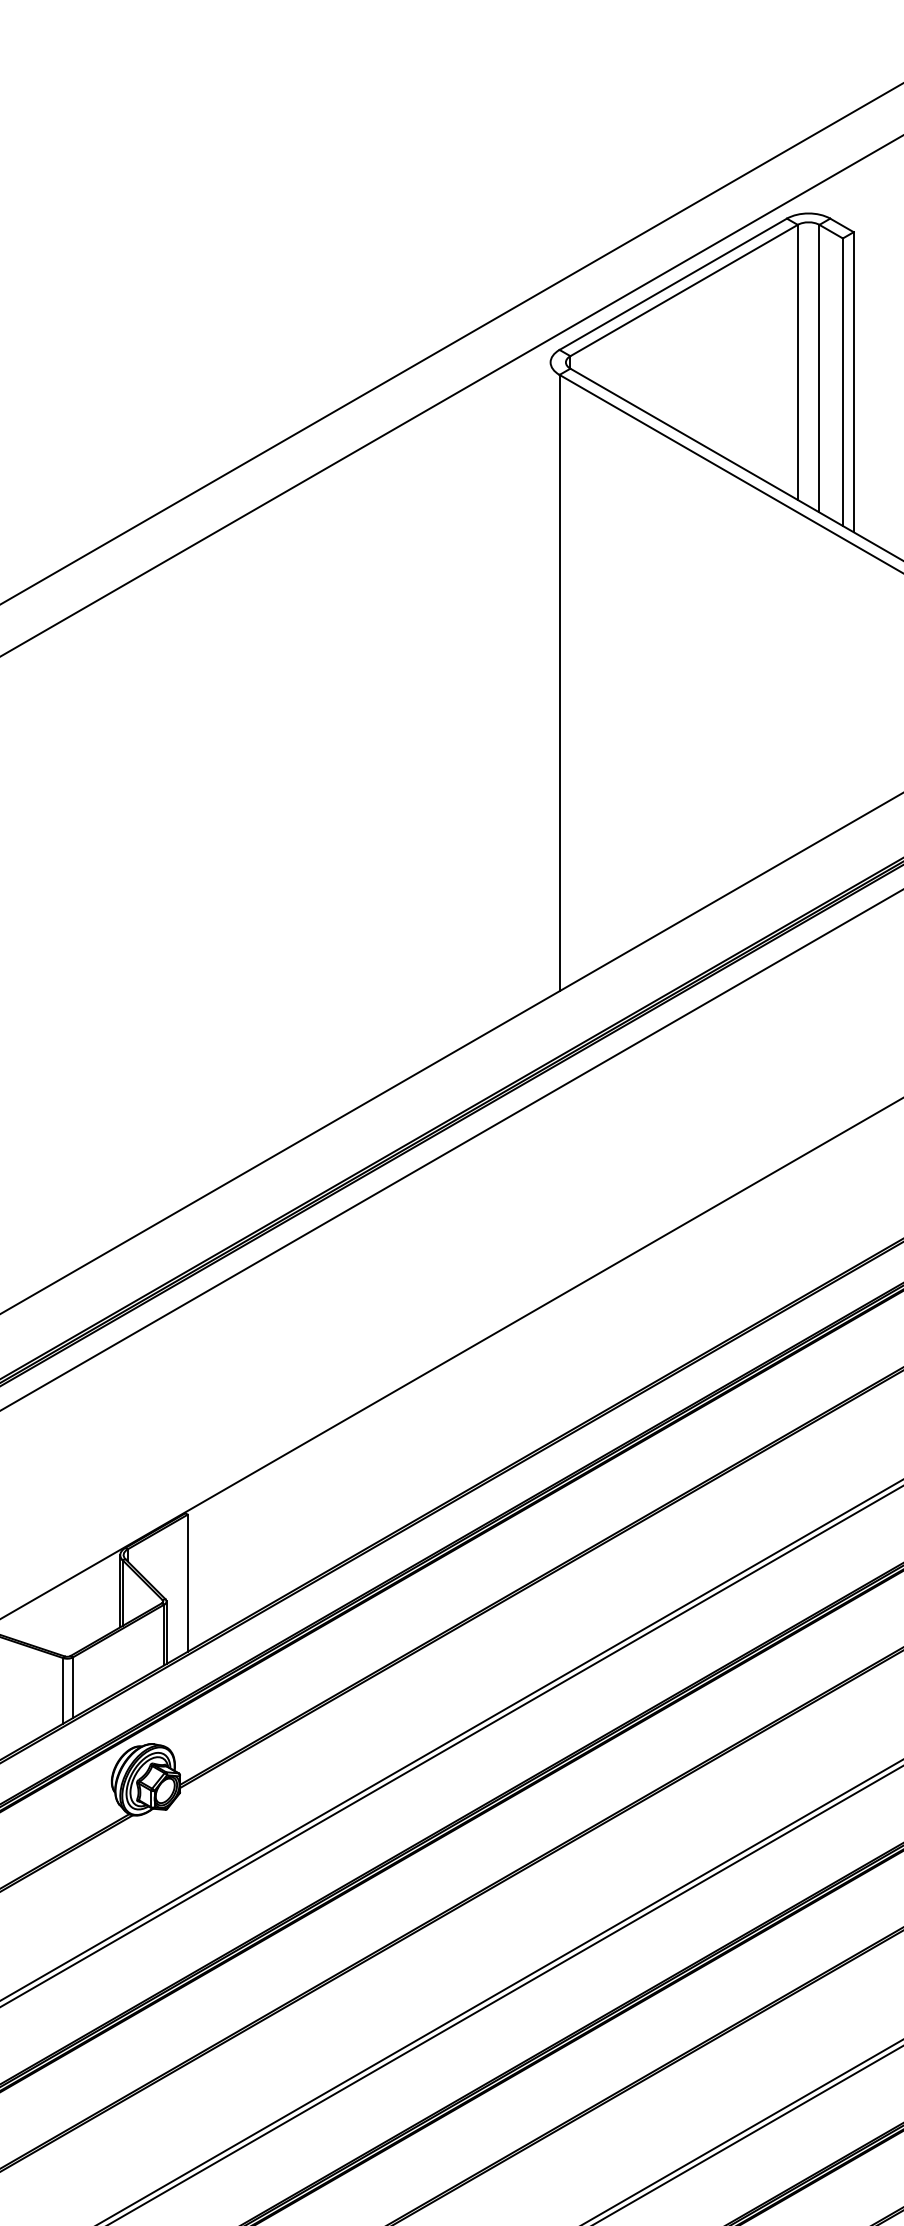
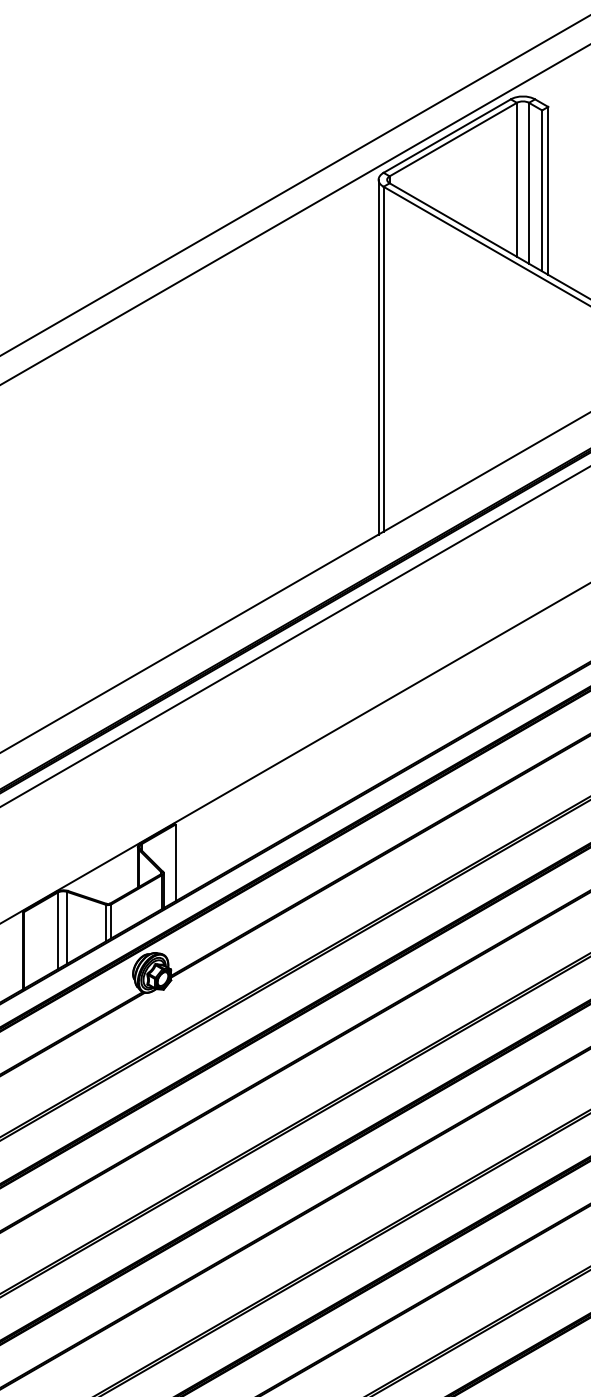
line: (550, 678) -> (378, 356), added

